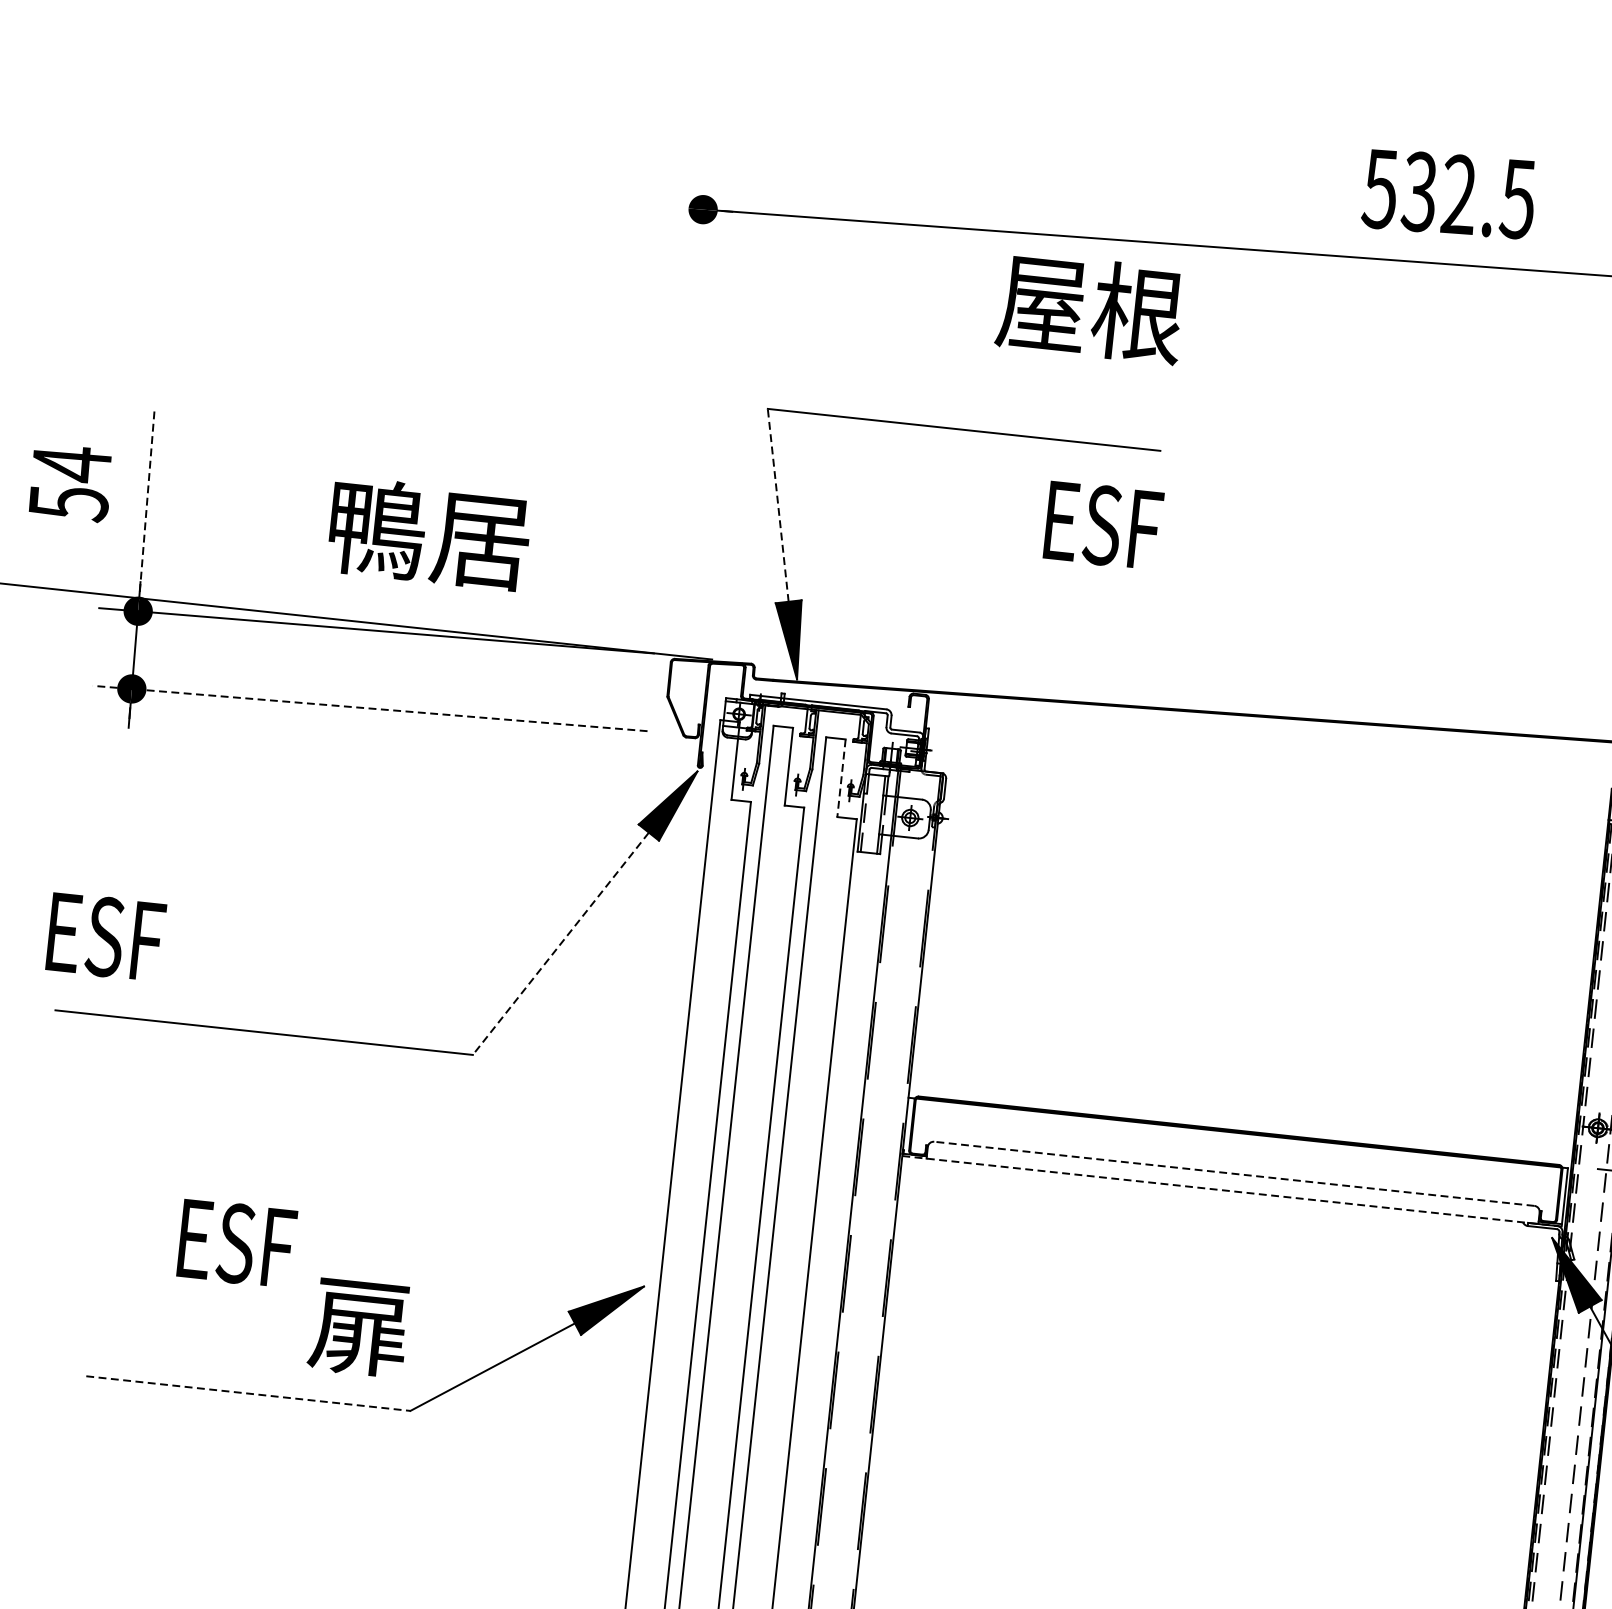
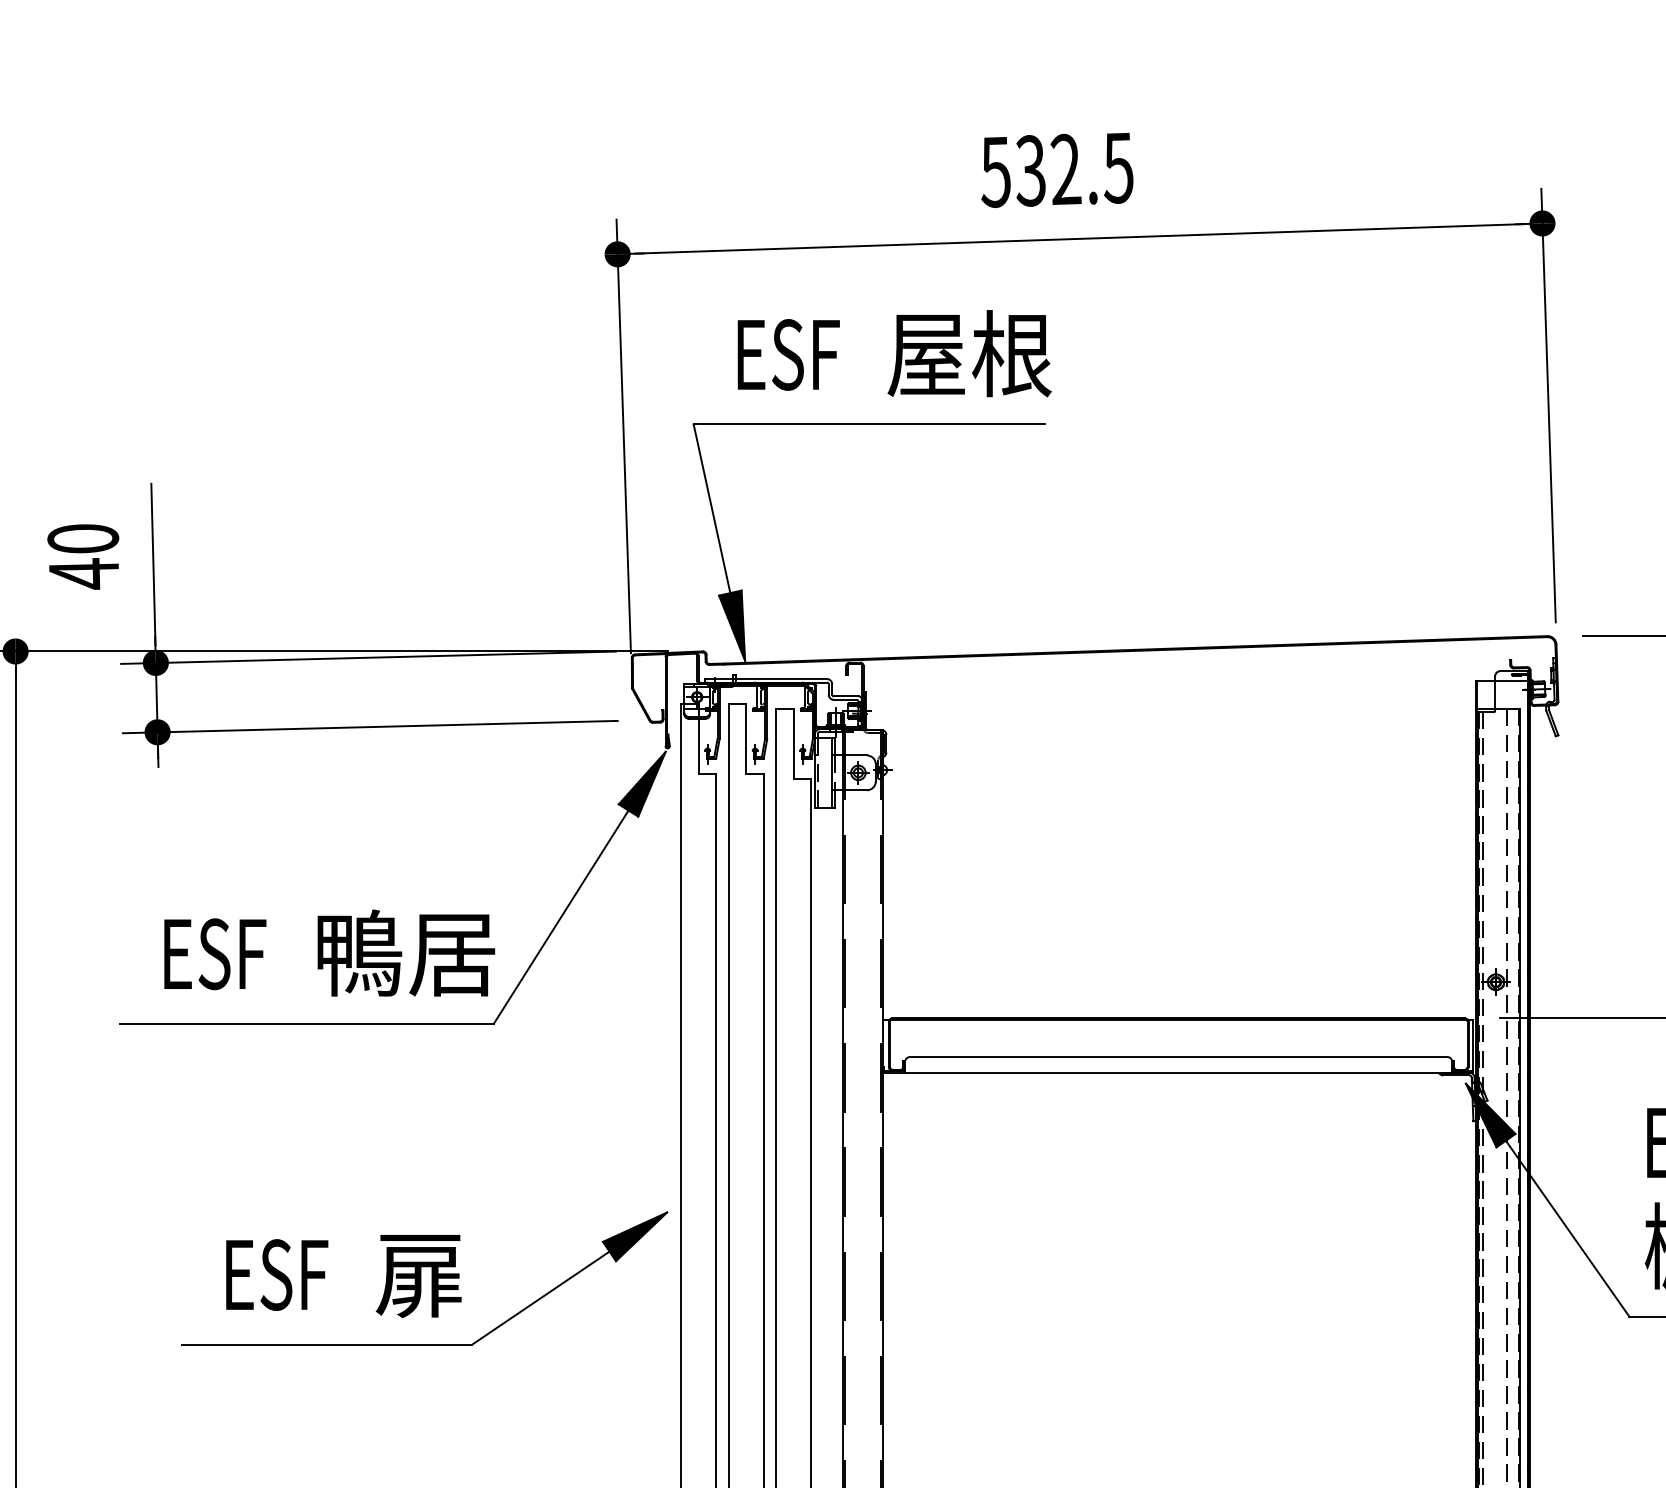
text: (1449, 194) -> (1057, 170), moved
text: (1090, 307) -> (969, 353), moved
line: (687, 413) -> (623, 436), added
text: (70, 482) -> (83, 555), 54 -> 40
line: (147, 500) -> (153, 564), dashed -> solid
line: (777, 504) -> (711, 508), dashed -> solid
text: (1103, 525) -> (788, 354), moved
text: (429, 533) -> (406, 952), moved
line: (370, 709) -> (370, 727), dashed -> solid
line: (841, 778) -> (793, 744), dashed -> solid
text: (106, 937) -> (215, 954), moved
line: (560, 944) -> (560, 917), dashed -> solid
line: (1234, 1173) -> (1178, 1056), dashed -> solid
line: (1232, 1191) -> (1178, 1072), dashed -> solid
text: (237, 1243) -> (277, 1274), moved
line: (248, 1393) -> (327, 1344), dashed -> solid

